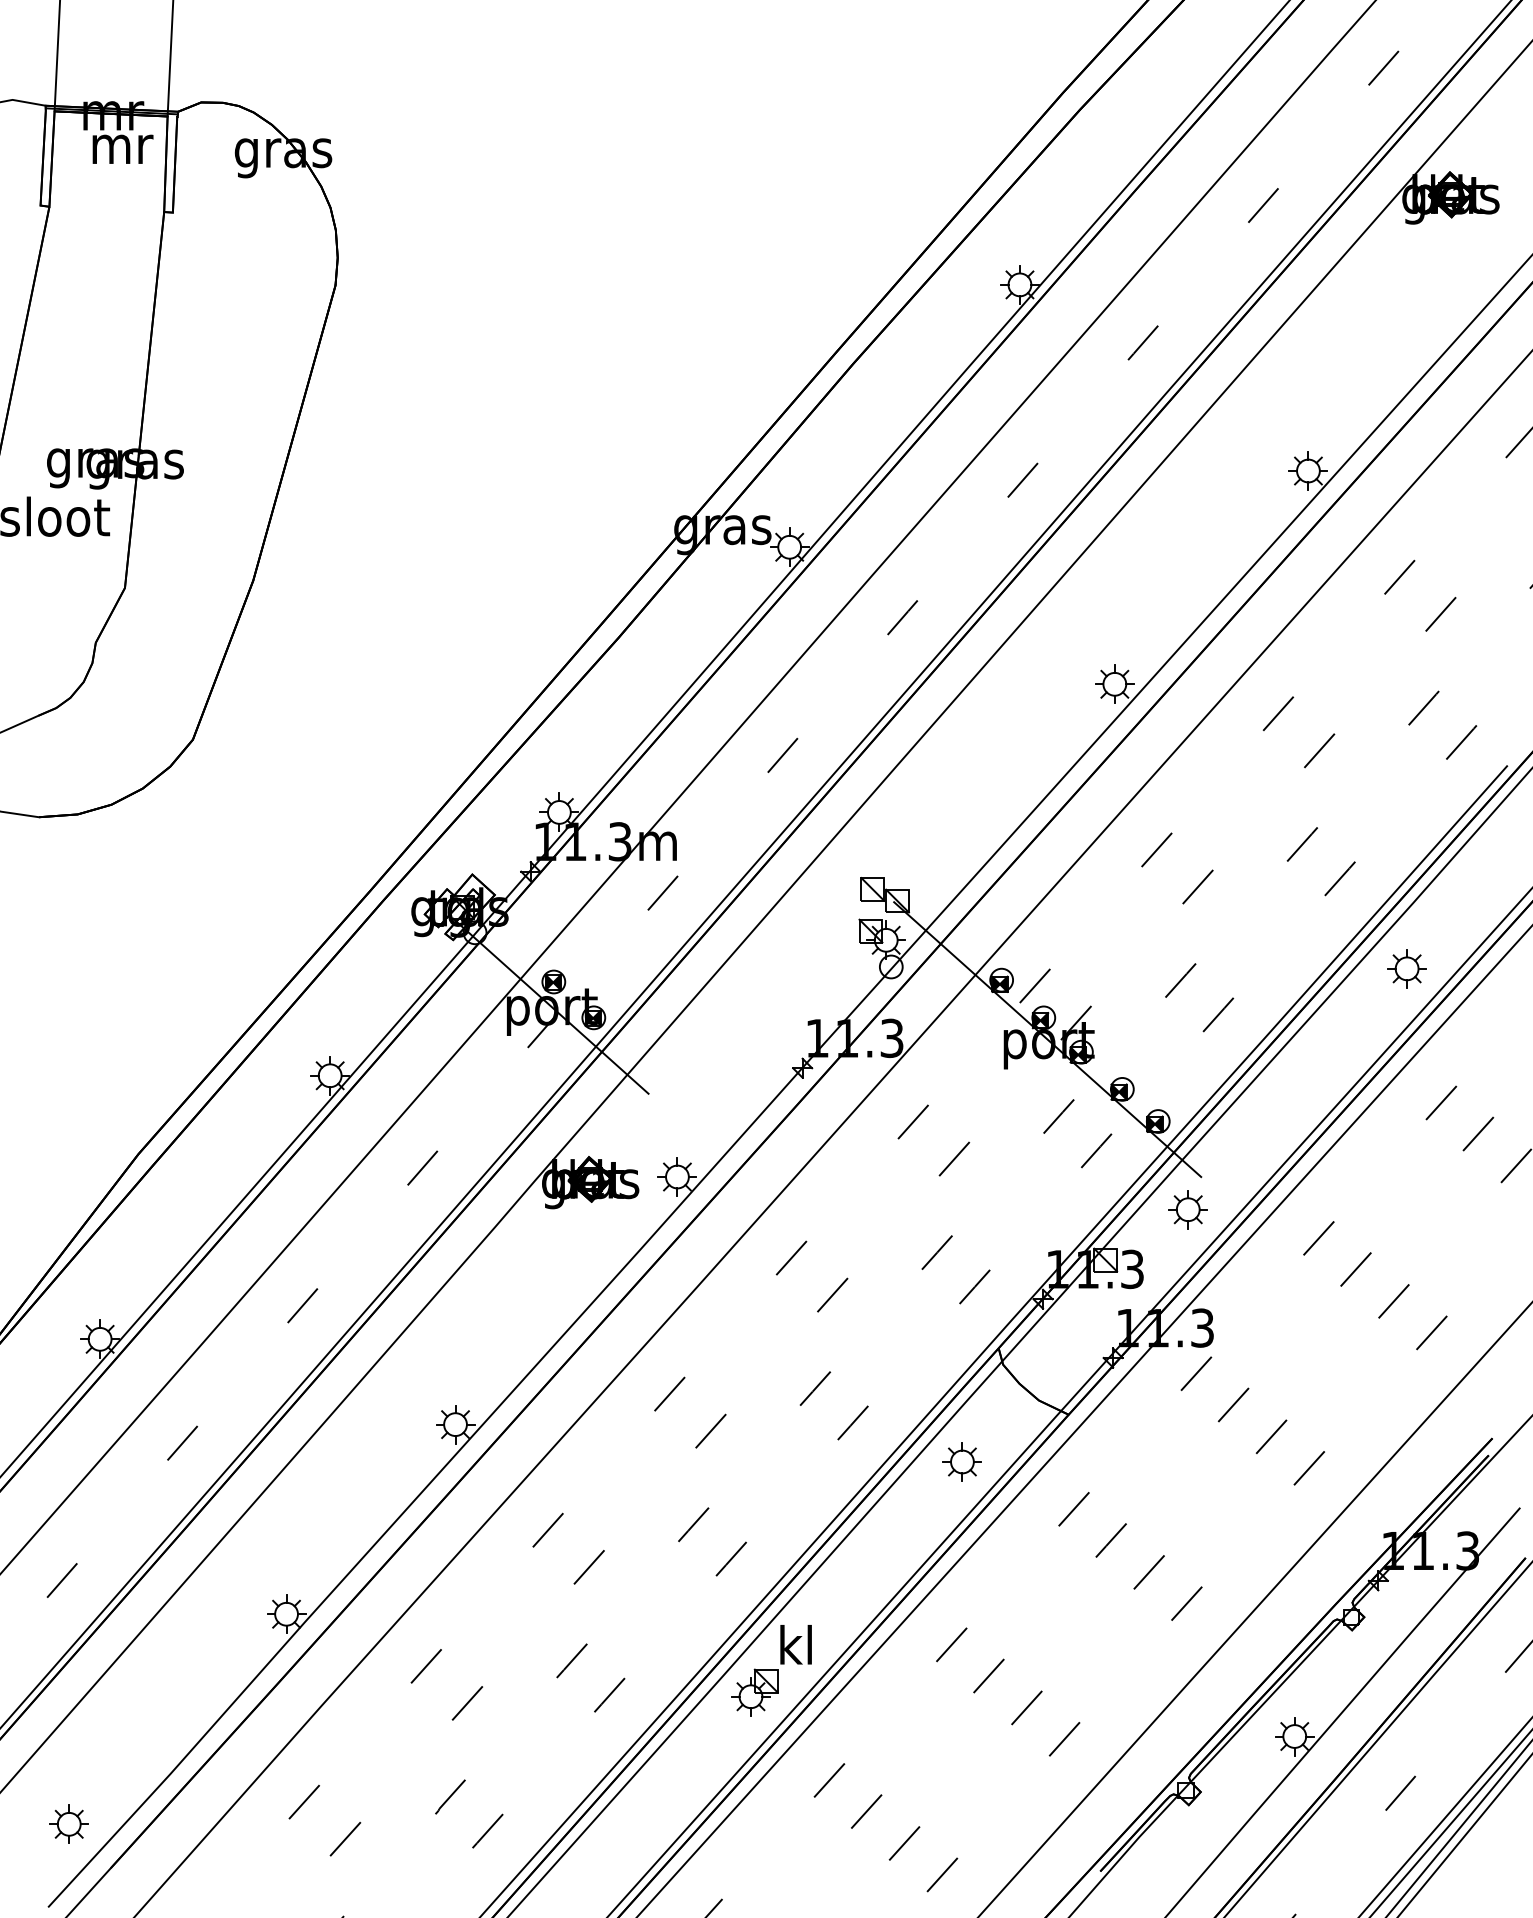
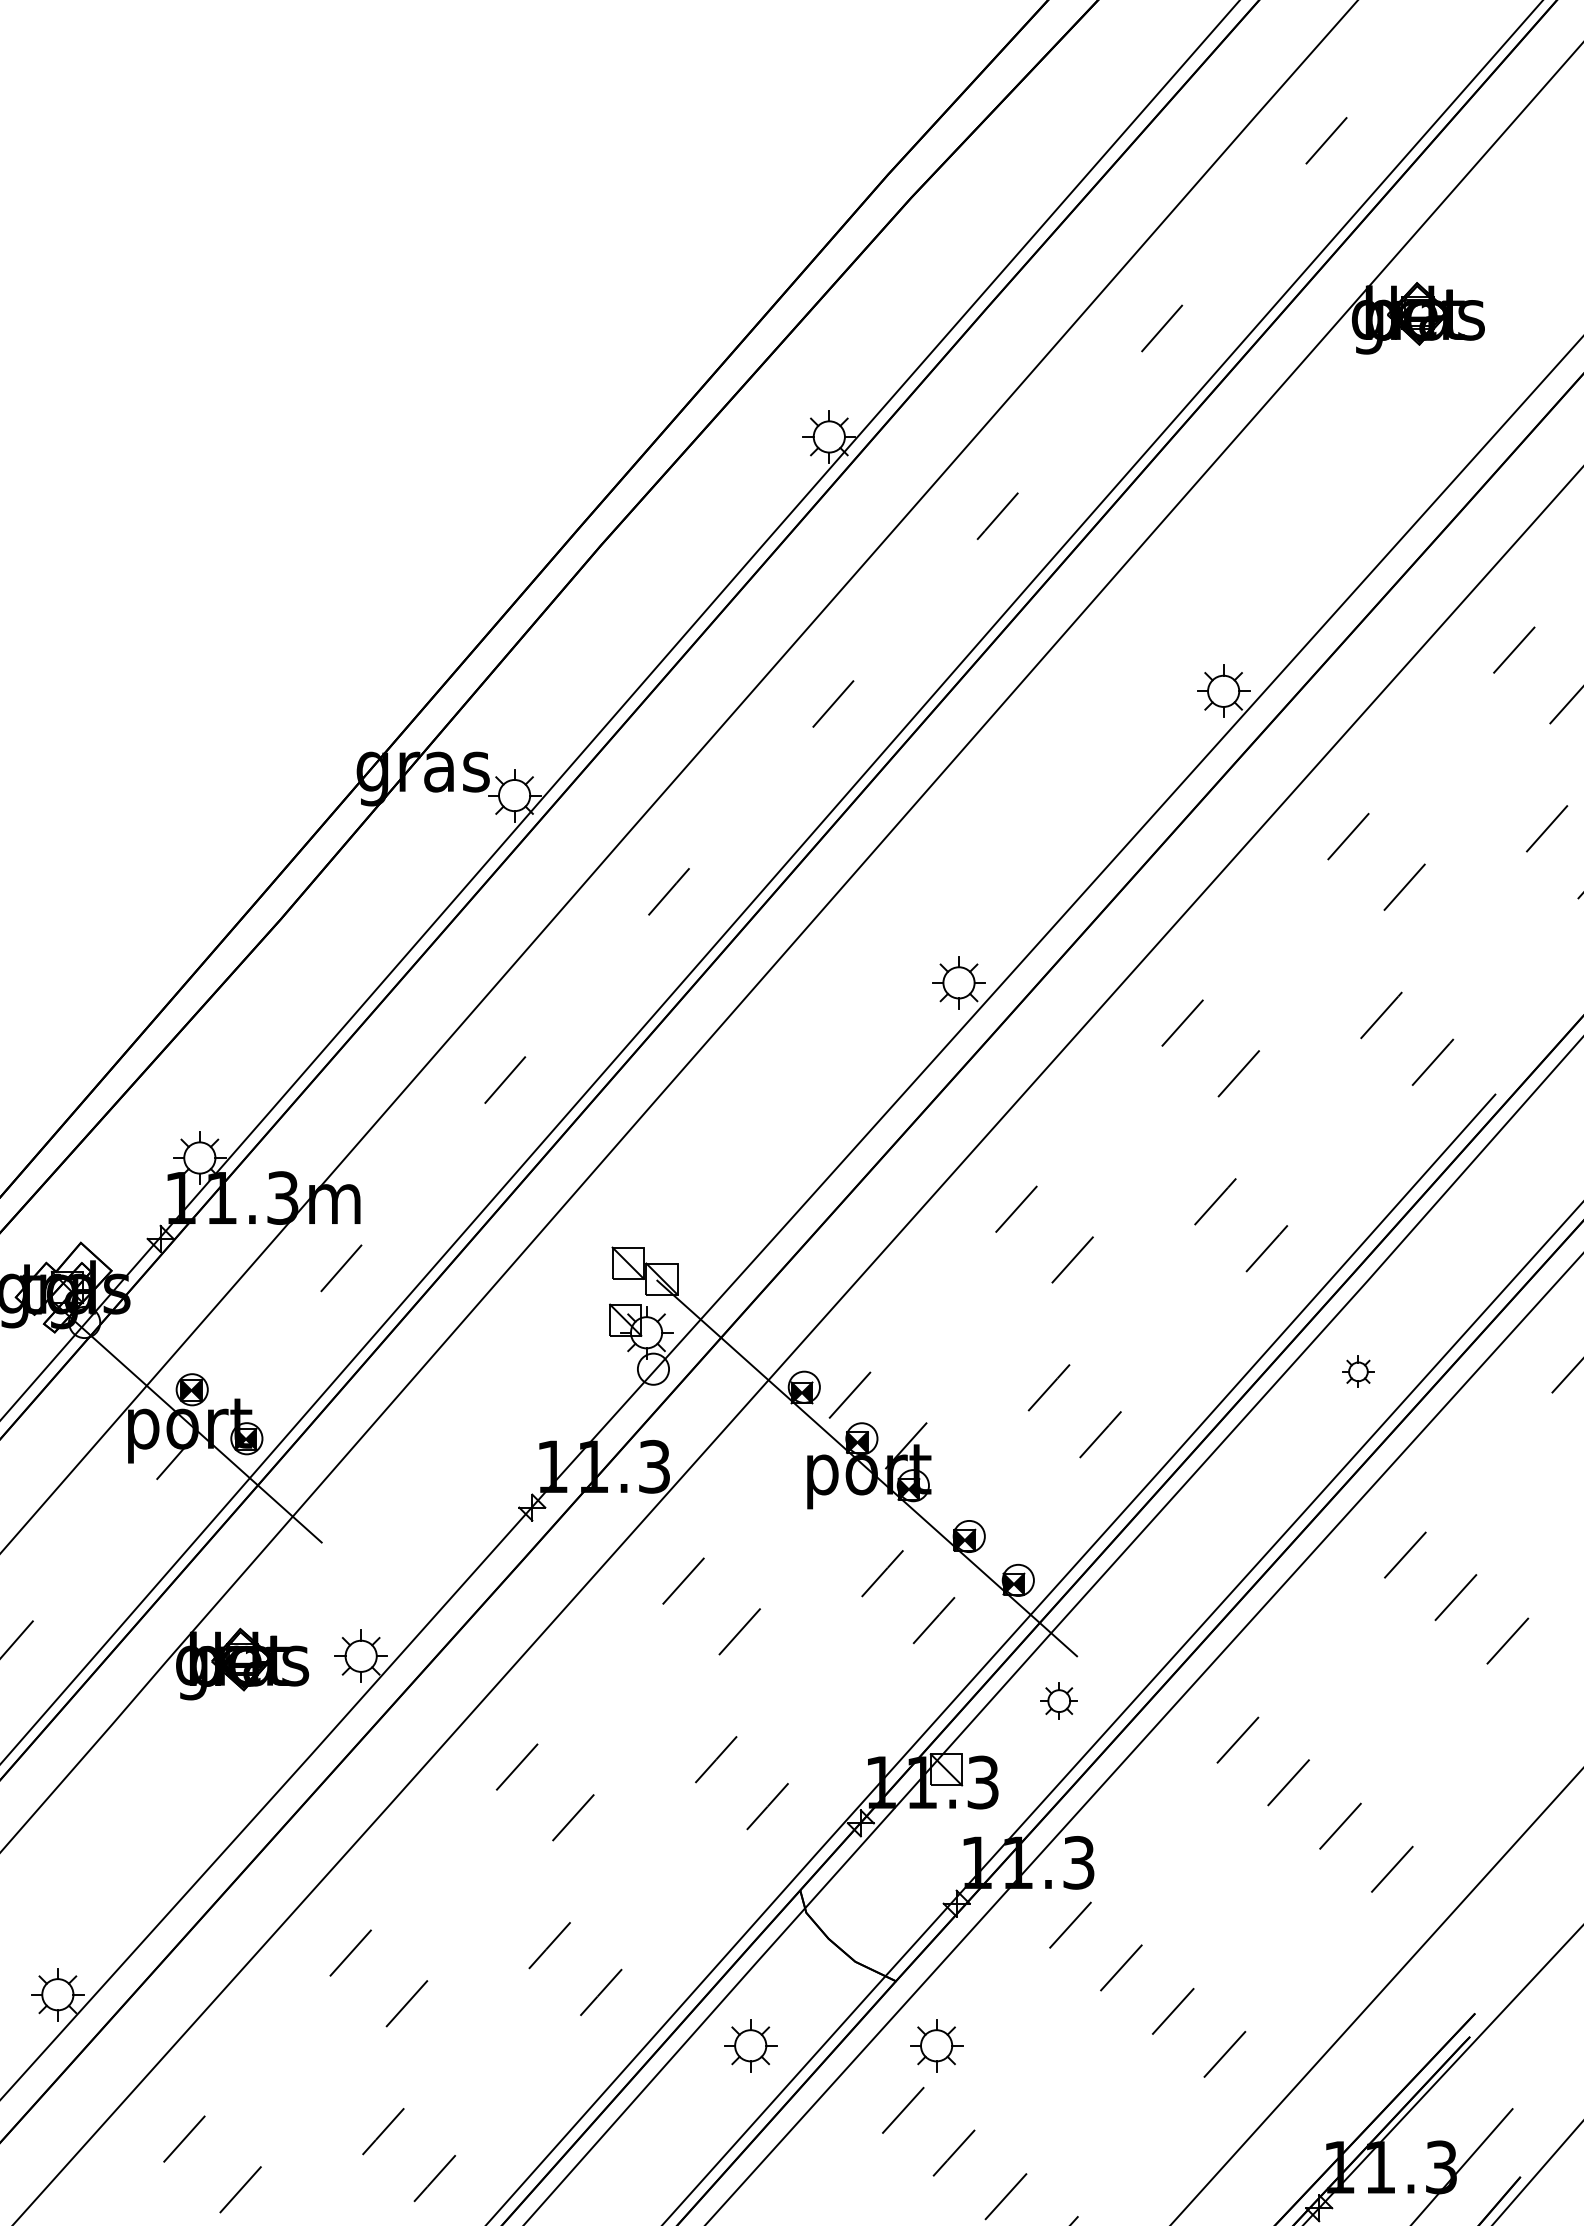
part: (1406, 968) -> (1357, 1371), size x0.6
part: (1187, 1209) -> (1058, 1700), size x0.7
part: (1097, 1461) -> (935, 2045), added

